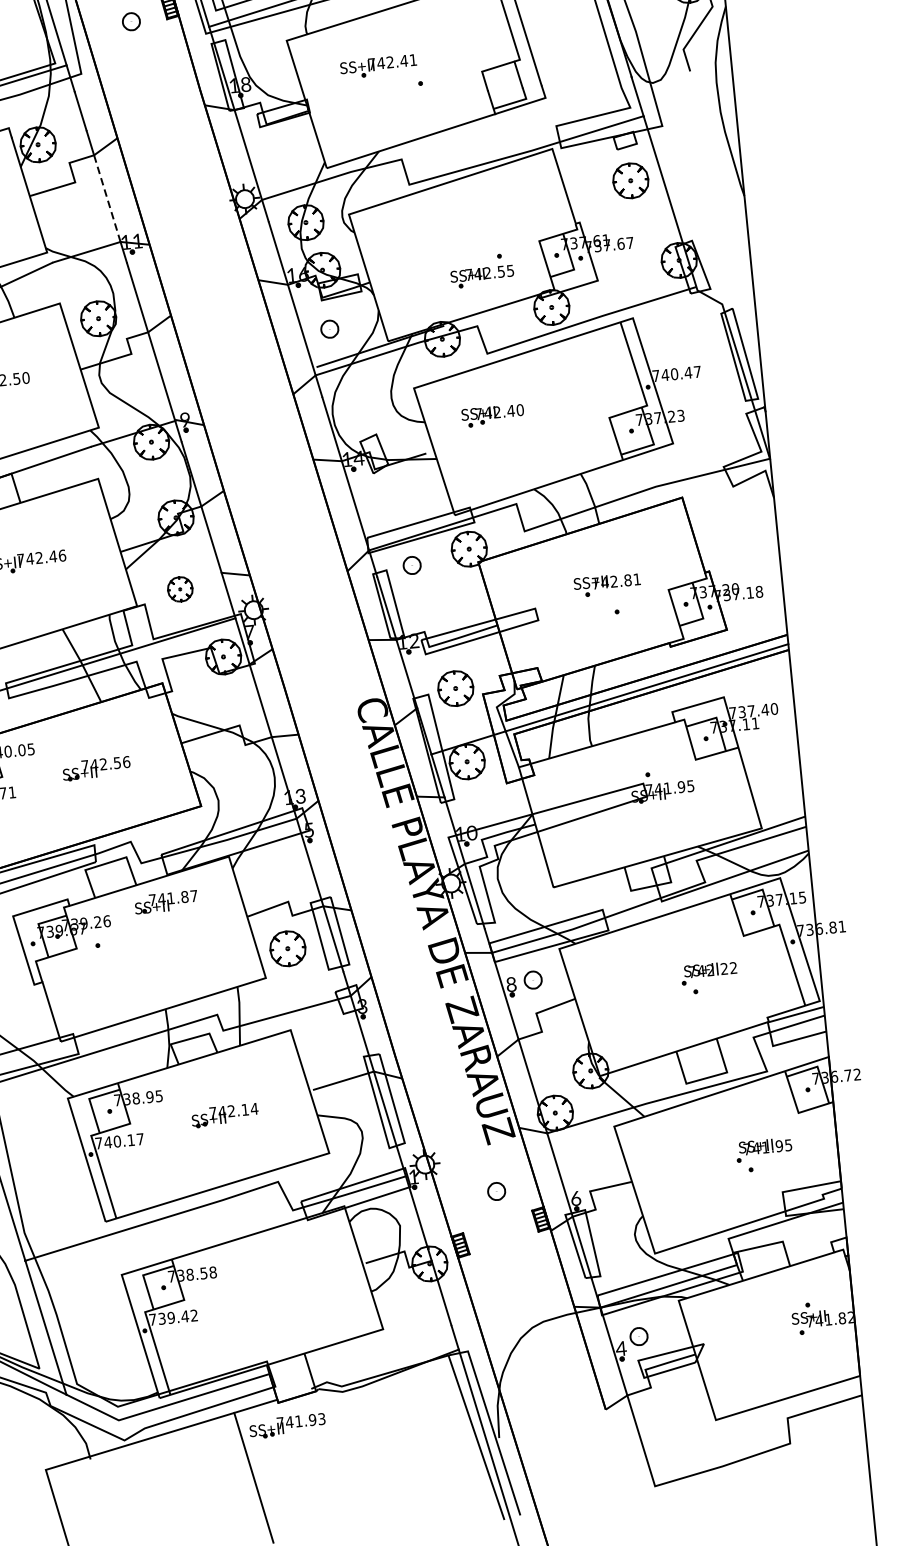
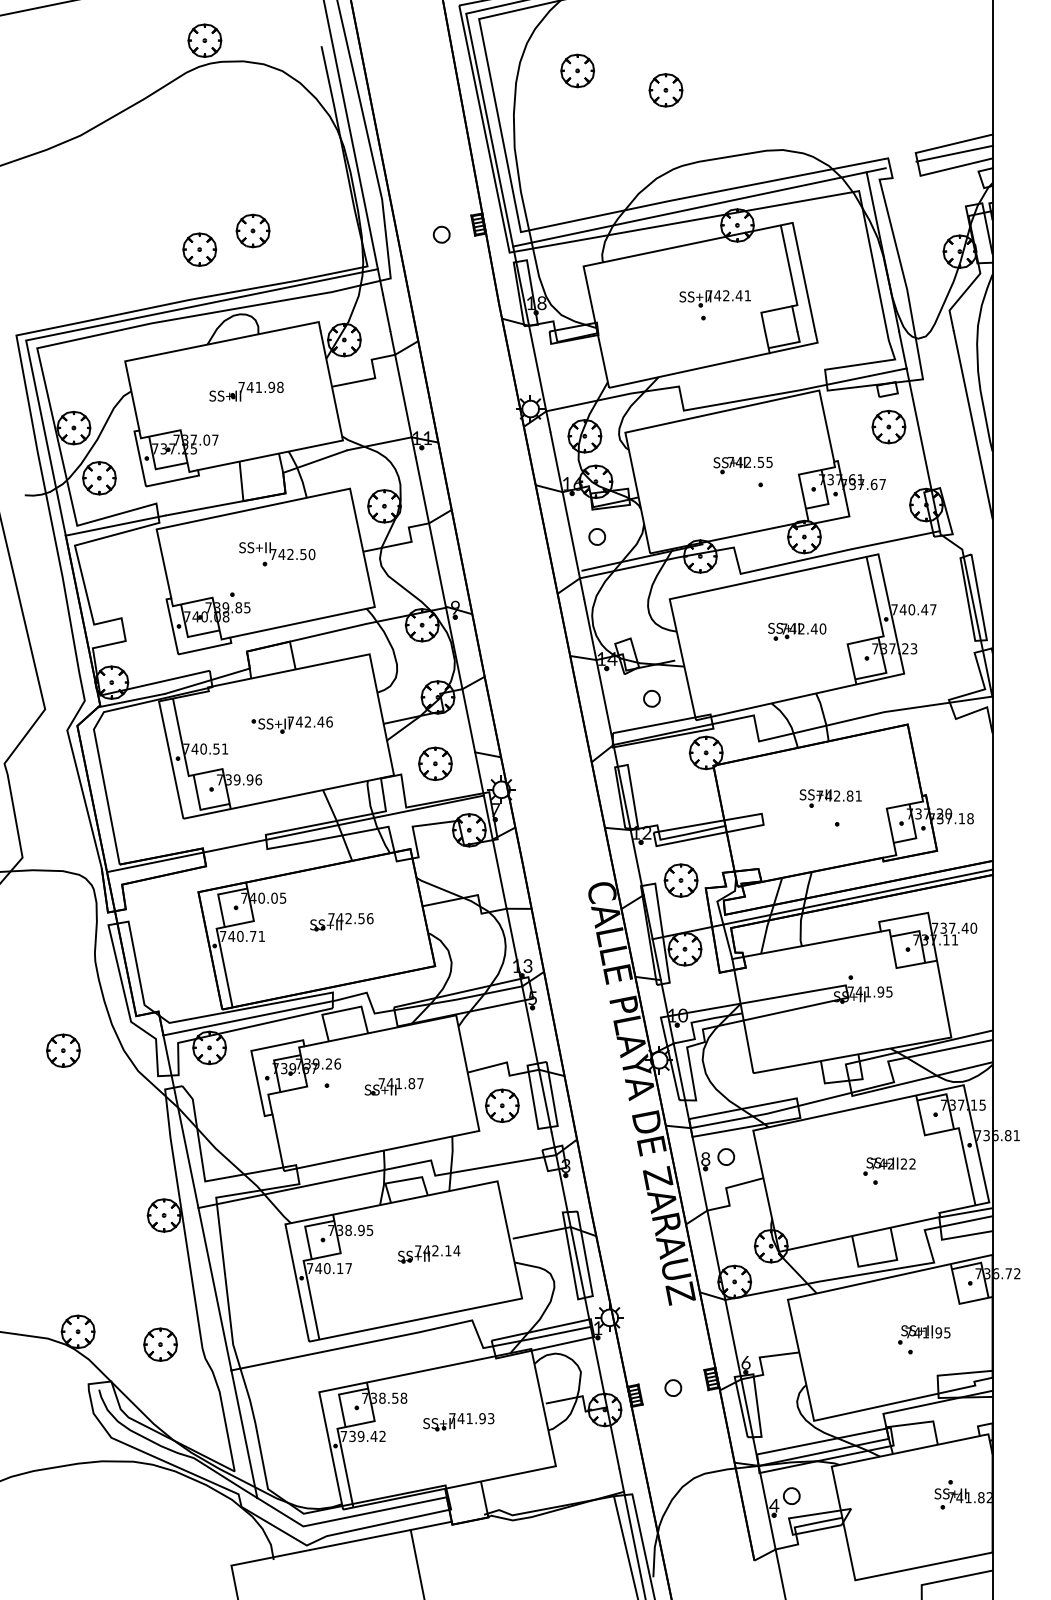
part: (377, 66) -> (714, 298), moved
line: (720, 169) -> (972, 424), added
line: (107, 197) -> (403, 395), dashed -> solid
part: (481, 277) -> (742, 465), moved
part: (493, 415) -> (797, 631), moved
part: (411, 565) -> (651, 698), moved
part: (180, 588) -> (435, 763), size x1.43
part: (165, 901) -> (393, 1086), moved
part: (496, 1190) -> (673, 1387), moved
part: (287, 1426) -> (458, 1422), moved

